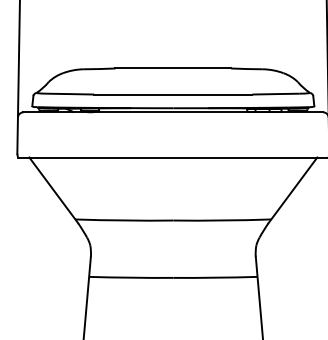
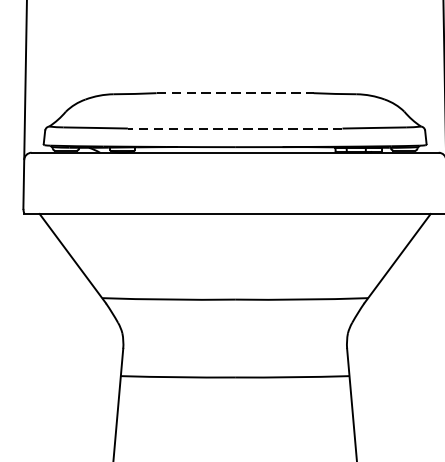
line: (173, 68) -> (235, 93), solid -> dashed
line: (172, 94) -> (234, 128), solid -> dashed

